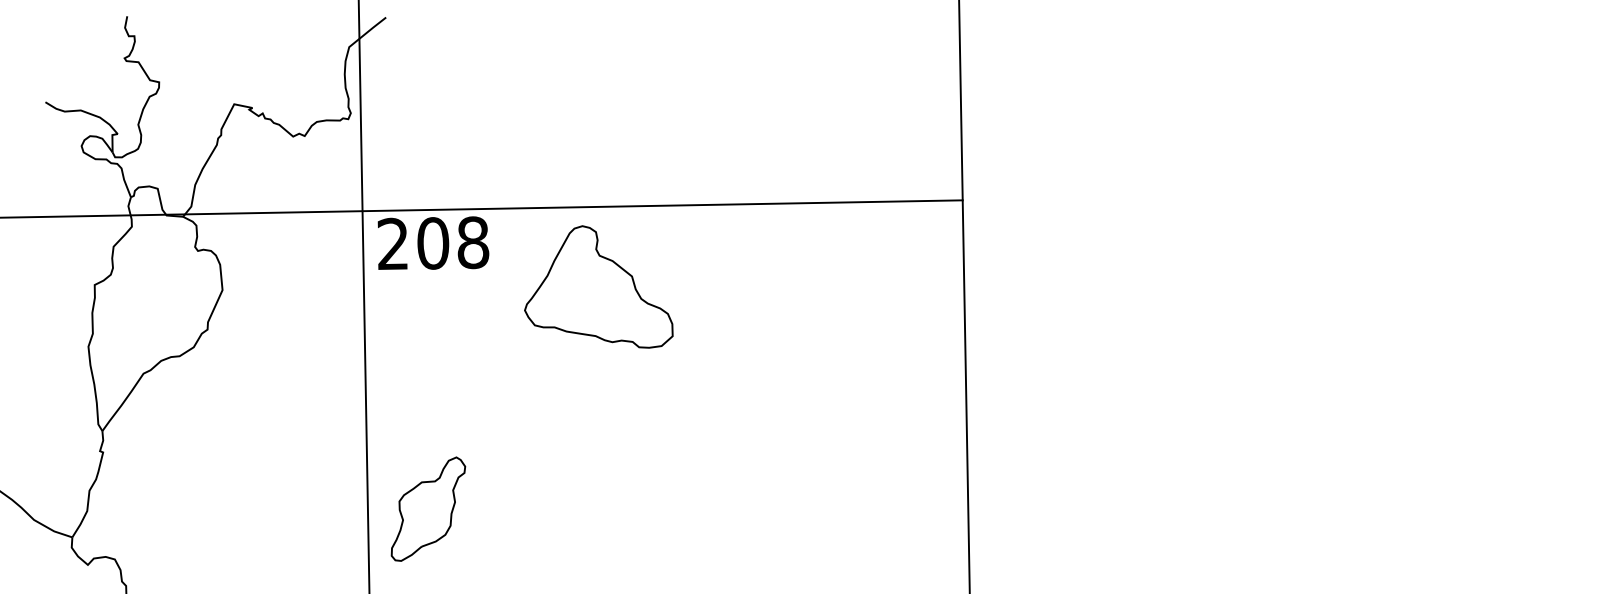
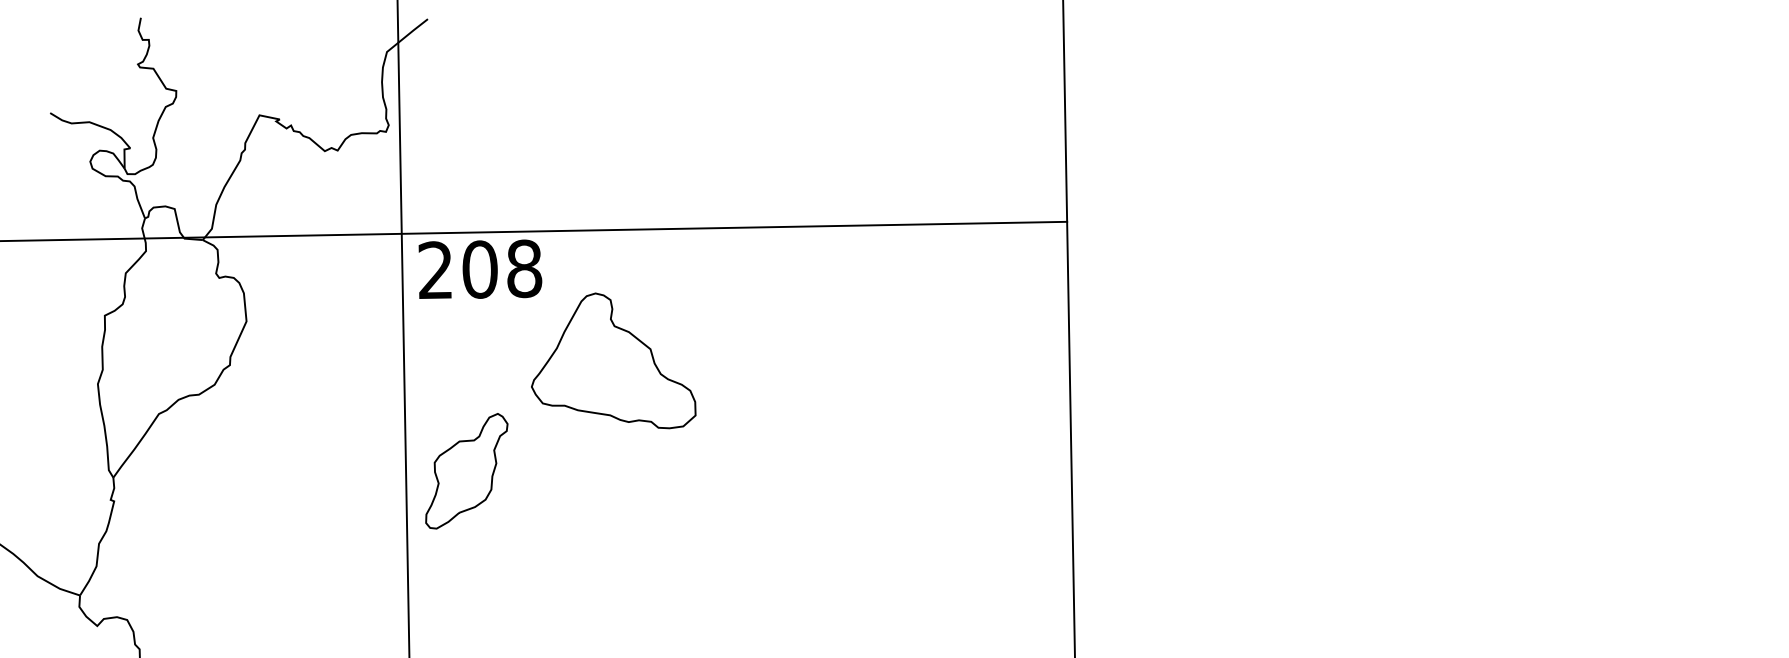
part: (598, 286) -> (613, 360), moved
part: (428, 509) -> (466, 471), moved

